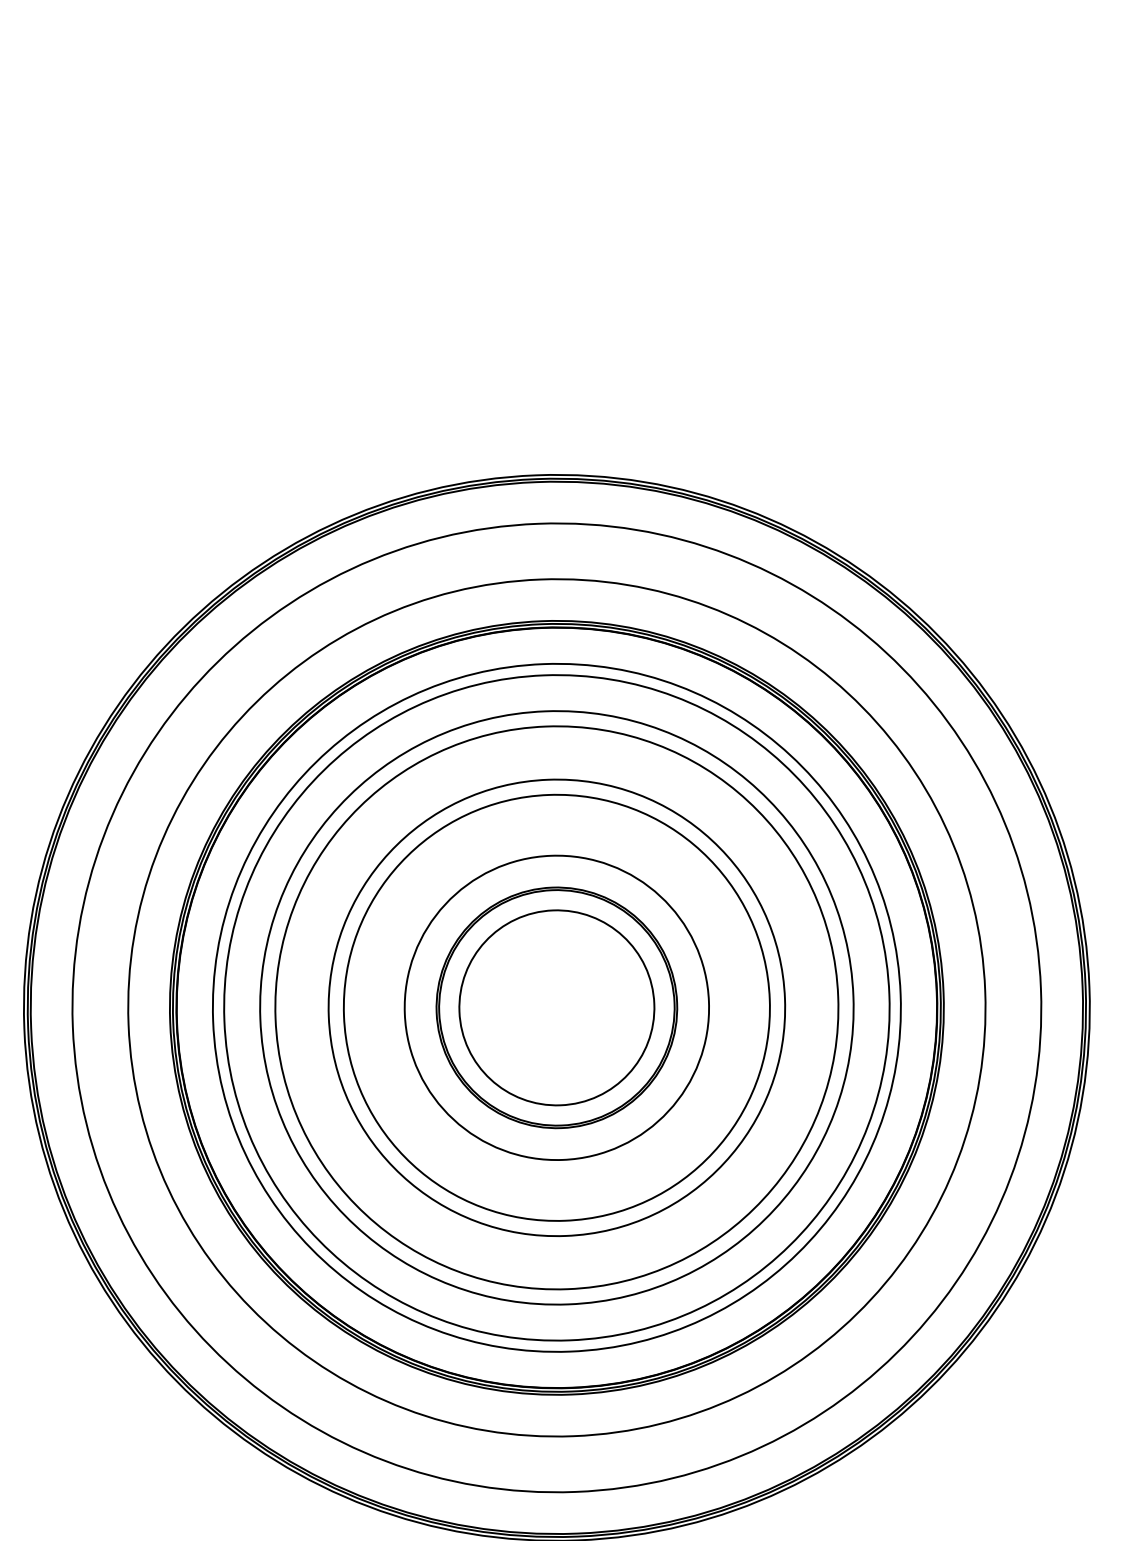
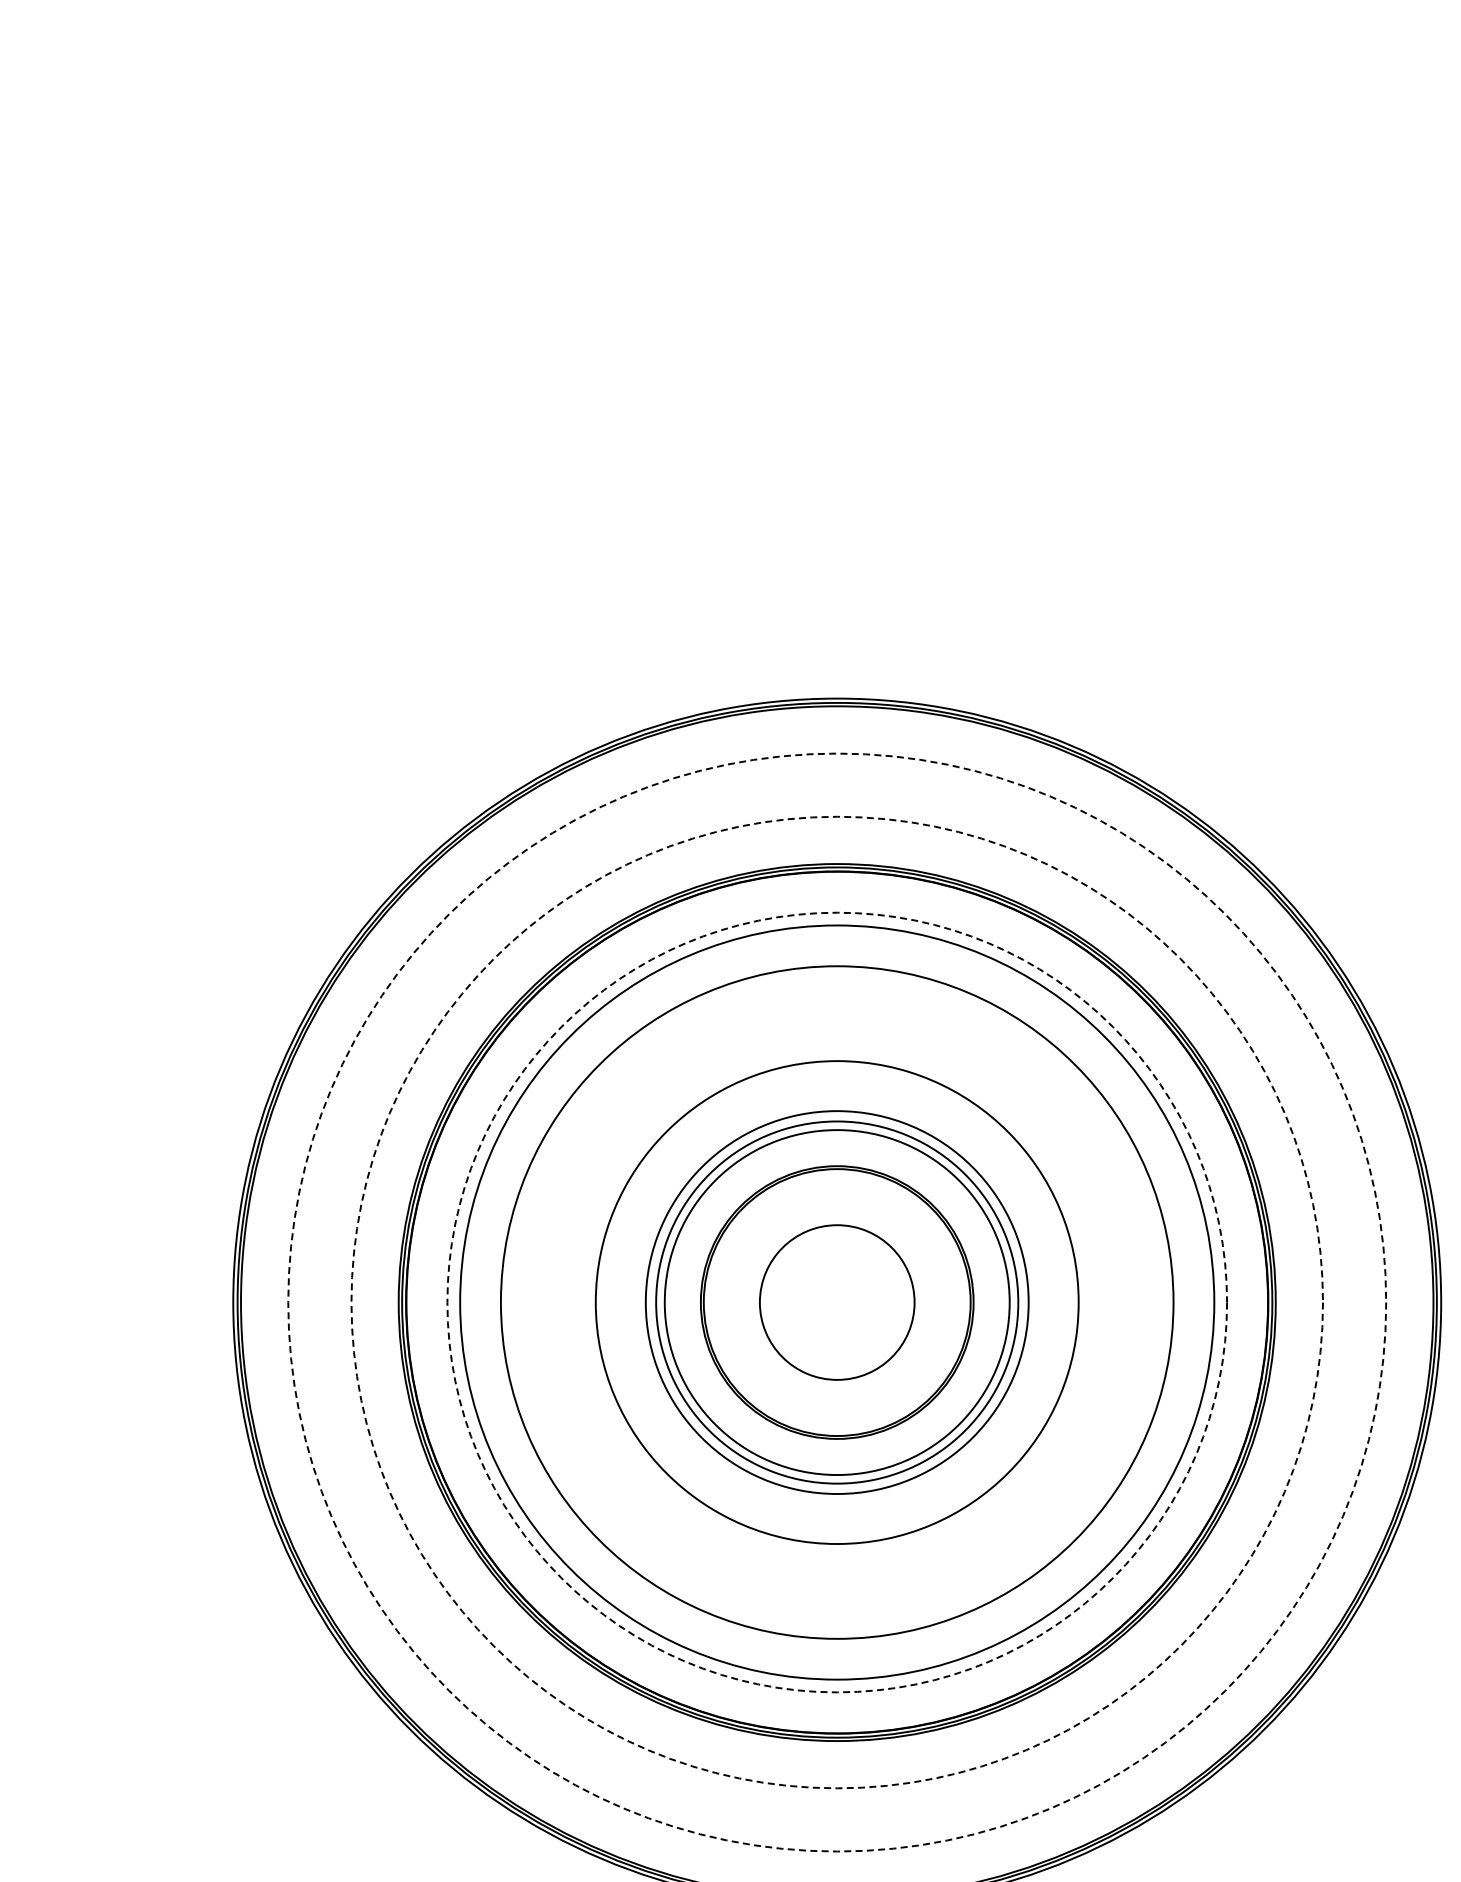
circle: (556, 1007) -> (836, 1302), size x0.7
circle: (556, 1007) -> (836, 1302), size x0.7
circle: (557, 1007) -> (837, 1302), size x0.6
circle: (557, 1007) -> (837, 1302), solid -> dashed
circle: (557, 1007) -> (837, 1302), solid -> dashed
circle: (557, 1007) -> (837, 1302), solid -> dashed

